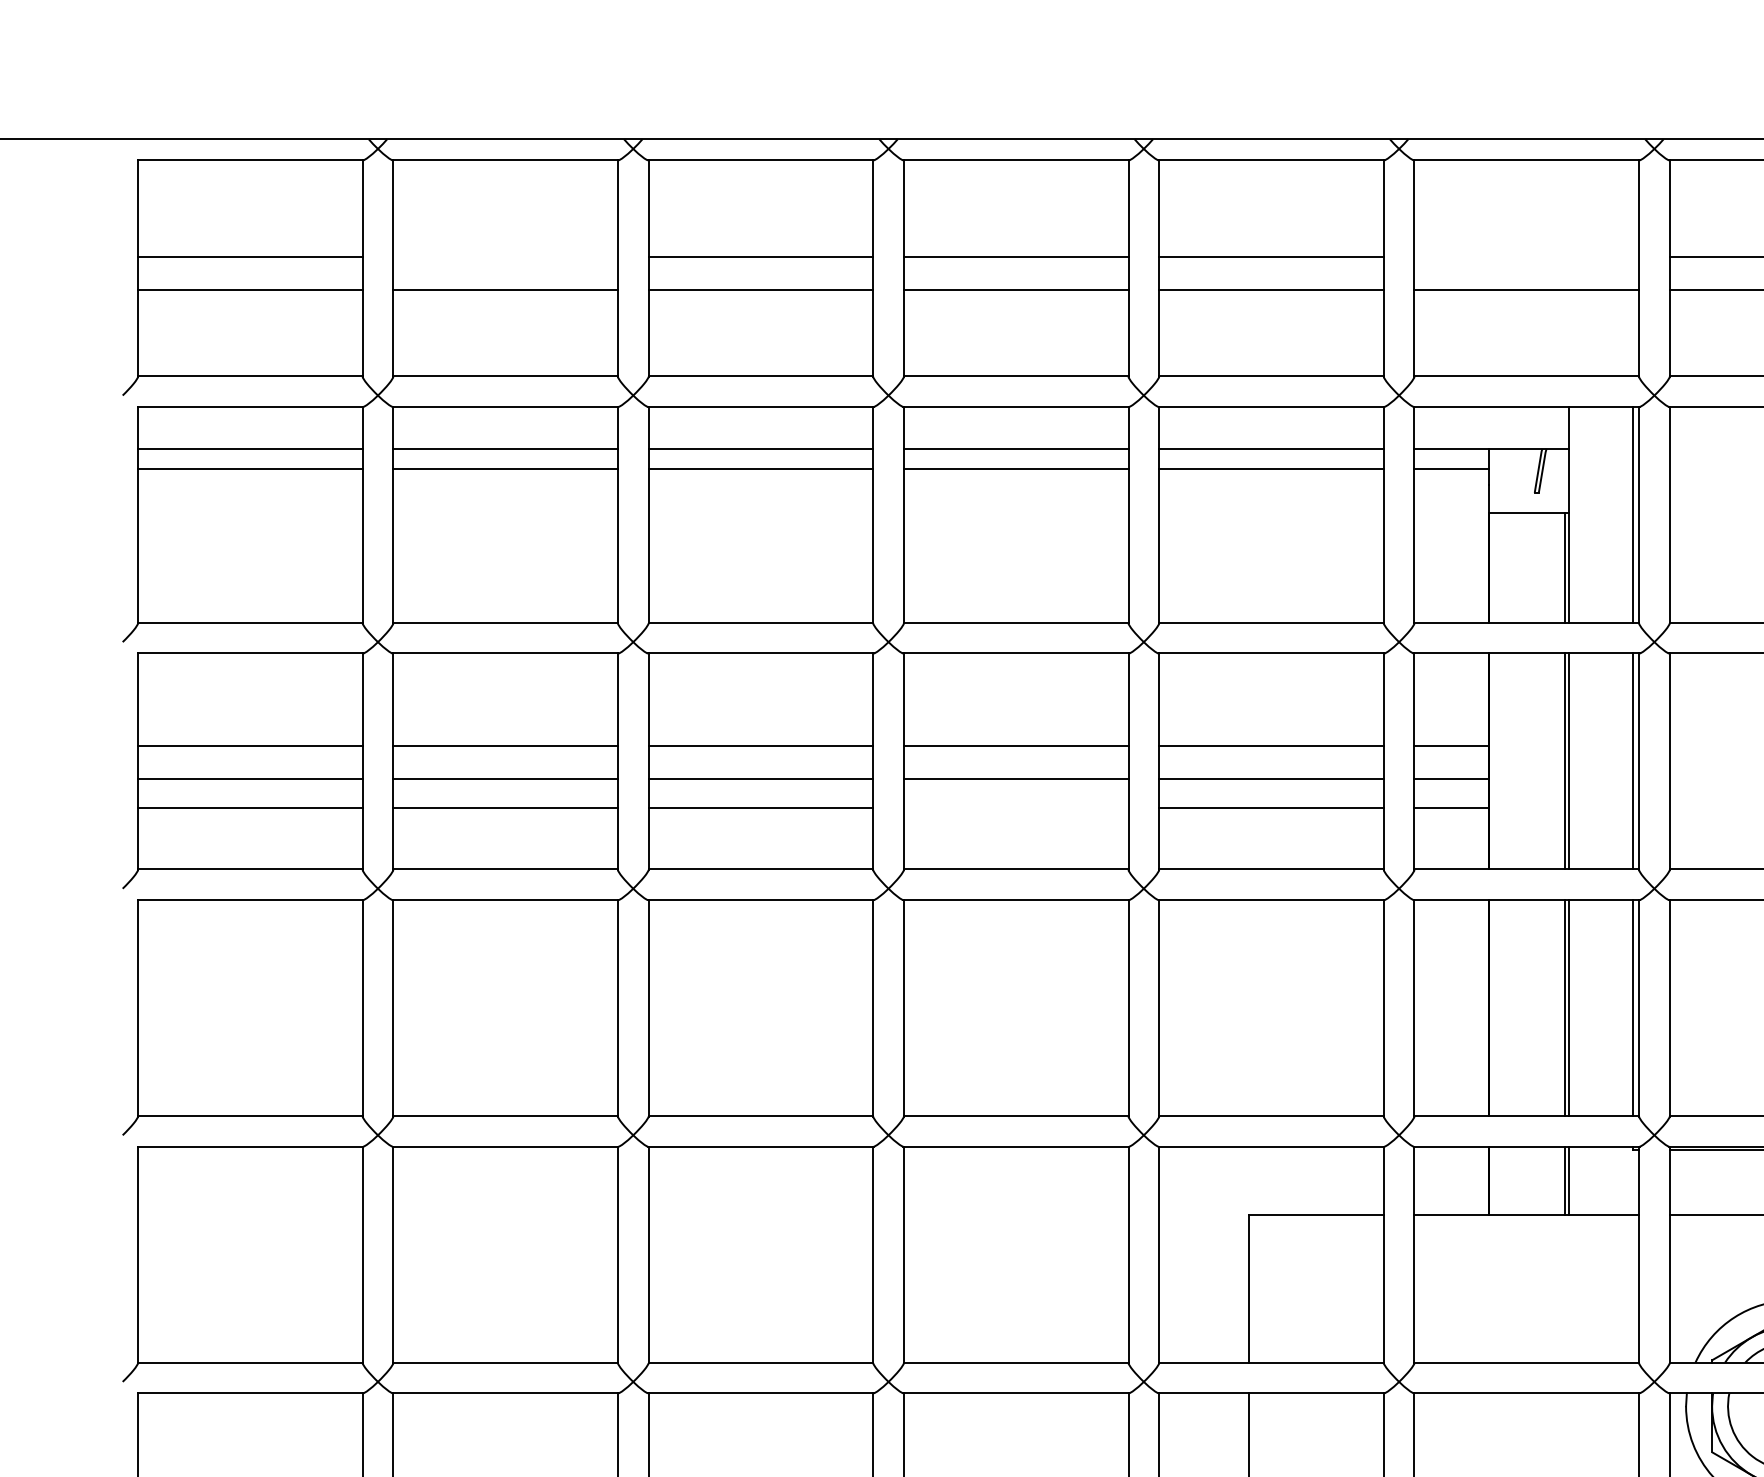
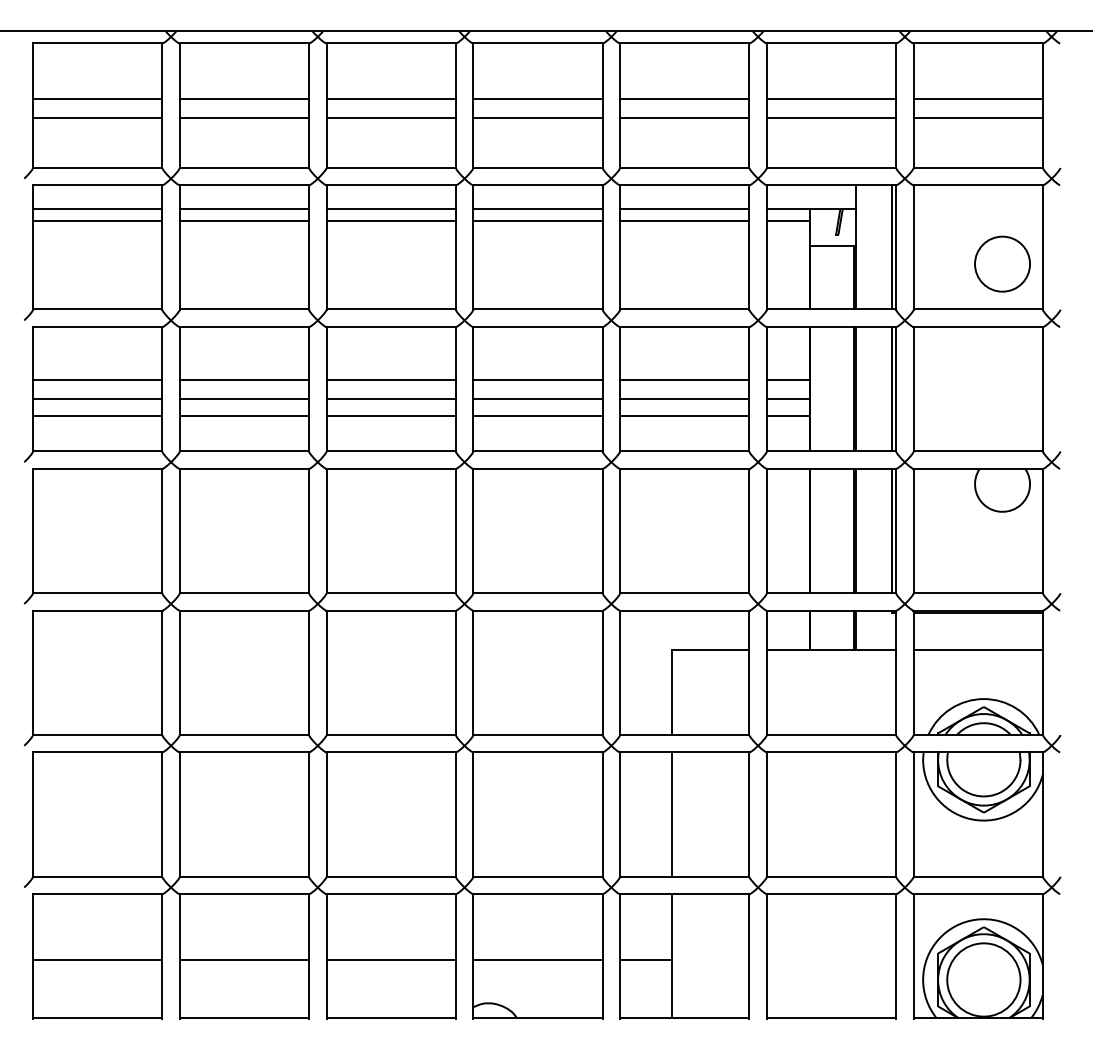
line: (505, 257) -> (244, 99), added
line: (1526, 257) -> (831, 99), added
line: (1015, 807) -> (537, 415), added

